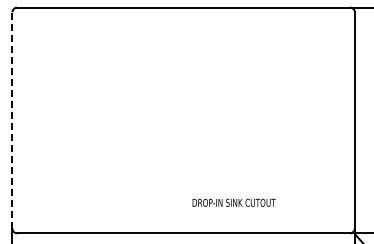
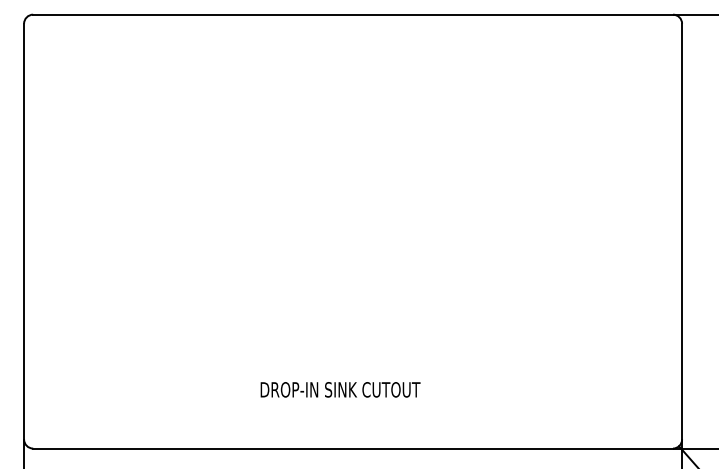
line: (12, 120) -> (24, 231), dashed -> solid
text: (233, 202) -> (339, 389), moved

